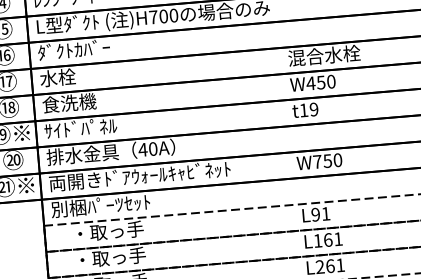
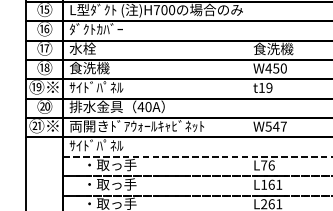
text: (324, 55) -> (280, 48), 混合水栓 -> 食洗機
text: (326, 160) -> (275, 126), W750 -> W547
text: (99, 205) -> (105, 145), 別梱ﾊﾟｰﾂｾｯﾄ -> ｻｲﾄﾞﾊﾟﾈﾙ
text: (320, 214) -> (267, 165), L91 -> L76

